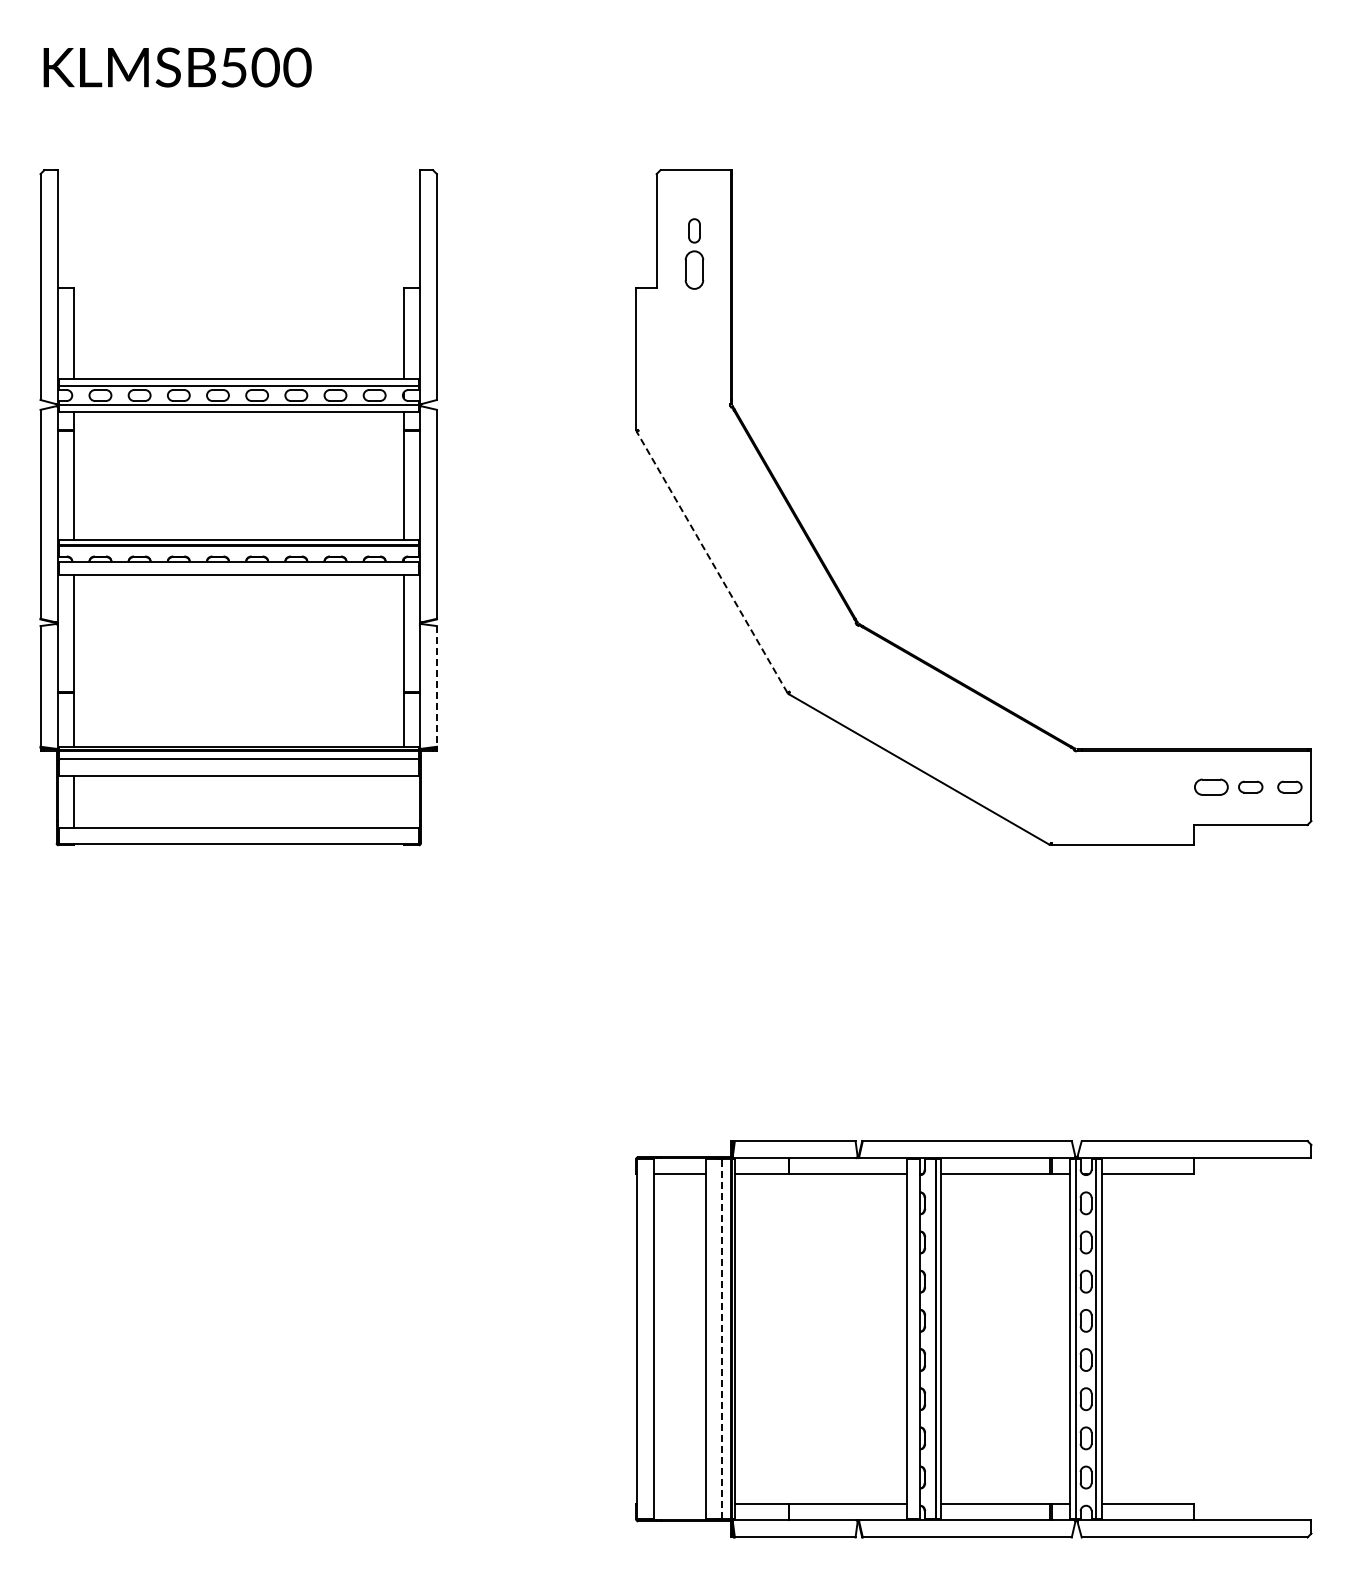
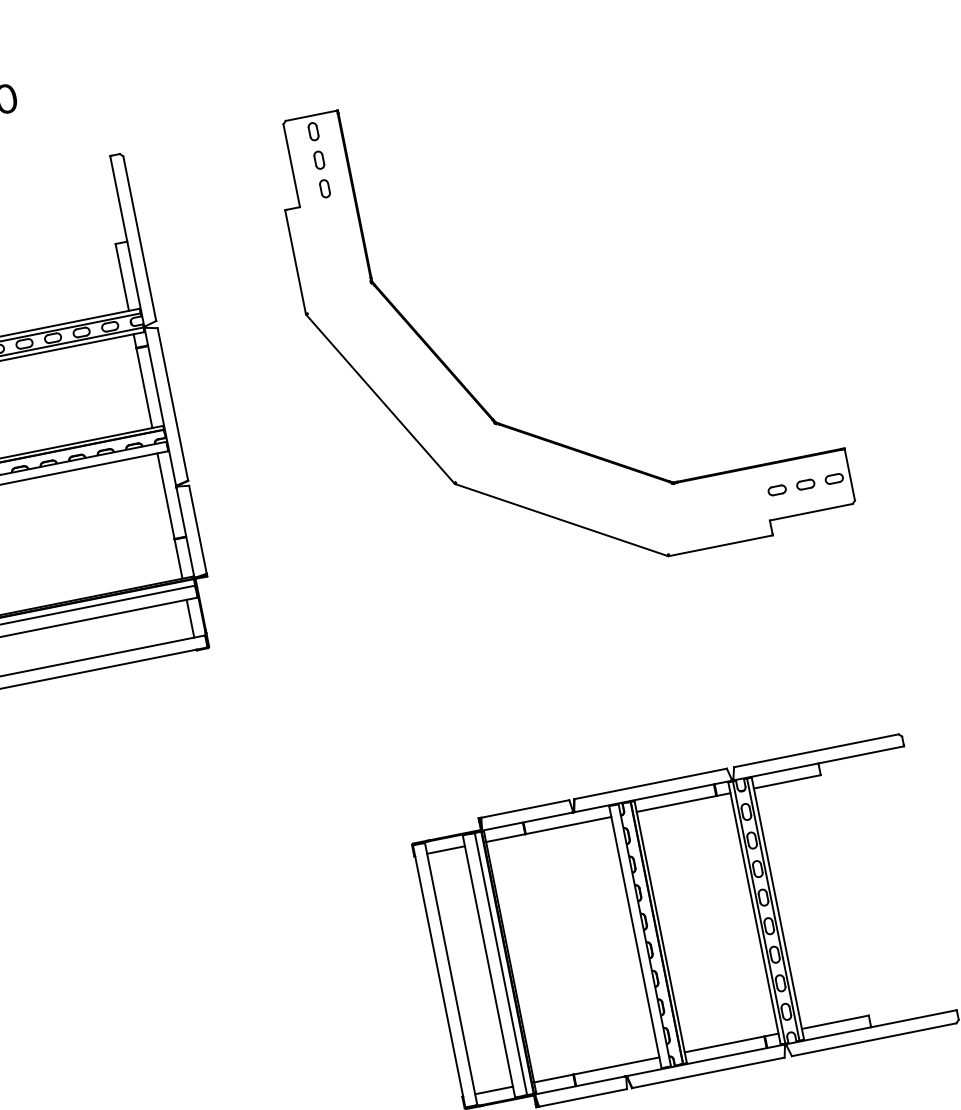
part: (694, 191) -> (313, 131), added
part: (694, 269) -> (324, 188), size x0.62
line: (712, 562) -> (380, 399), dashed -> solid
line: (436, 686) -> (197, 529), dashed -> solid
part: (1211, 786) -> (777, 489), size x0.71
line: (403, 801) -> (190, 618), added
line: (722, 1339) -> (501, 964), dashed -> solid
line: (679, 1504) -> (493, 1090), added

